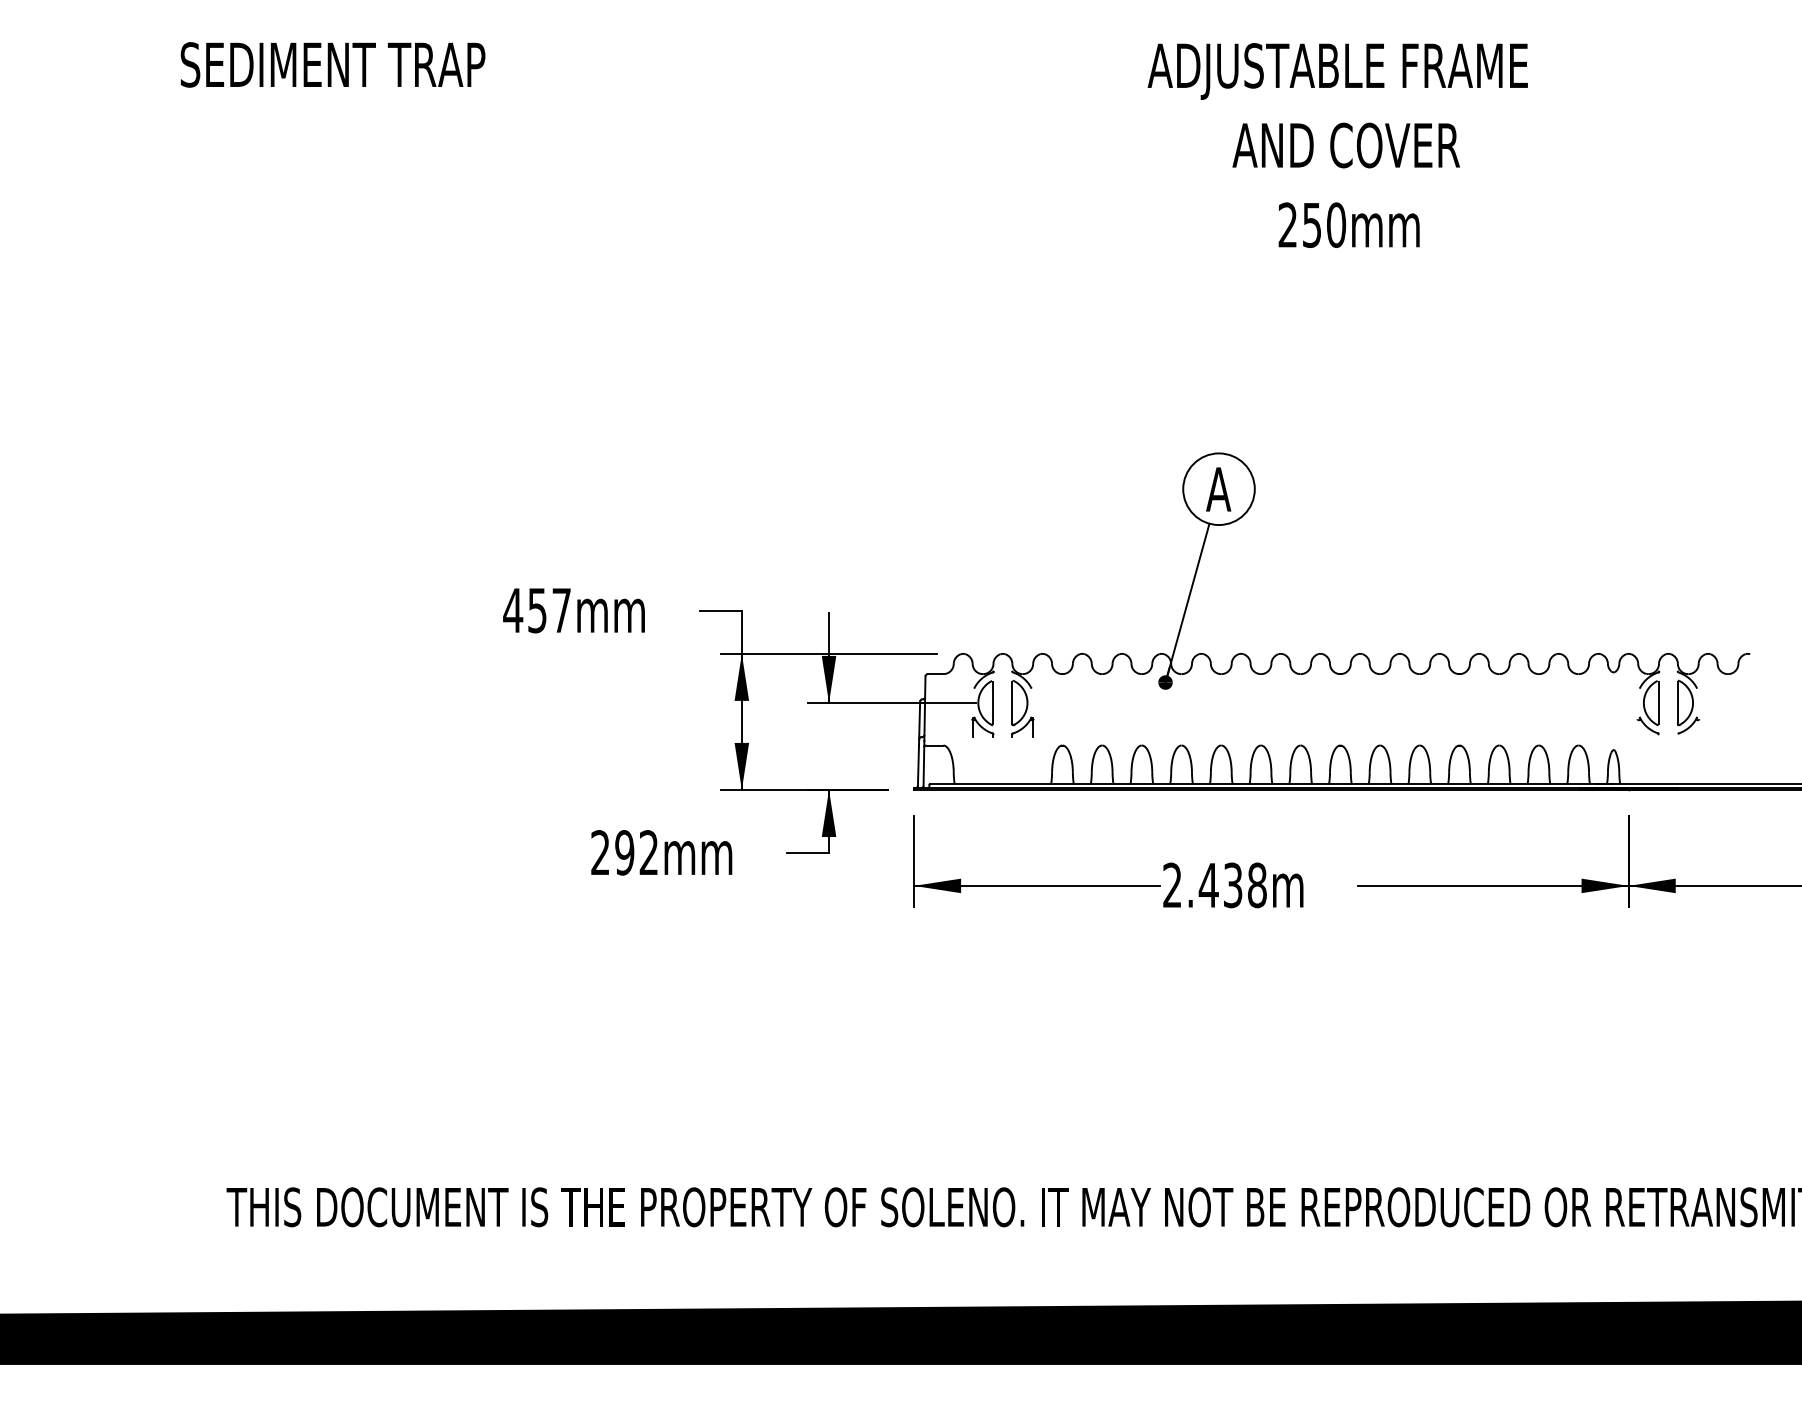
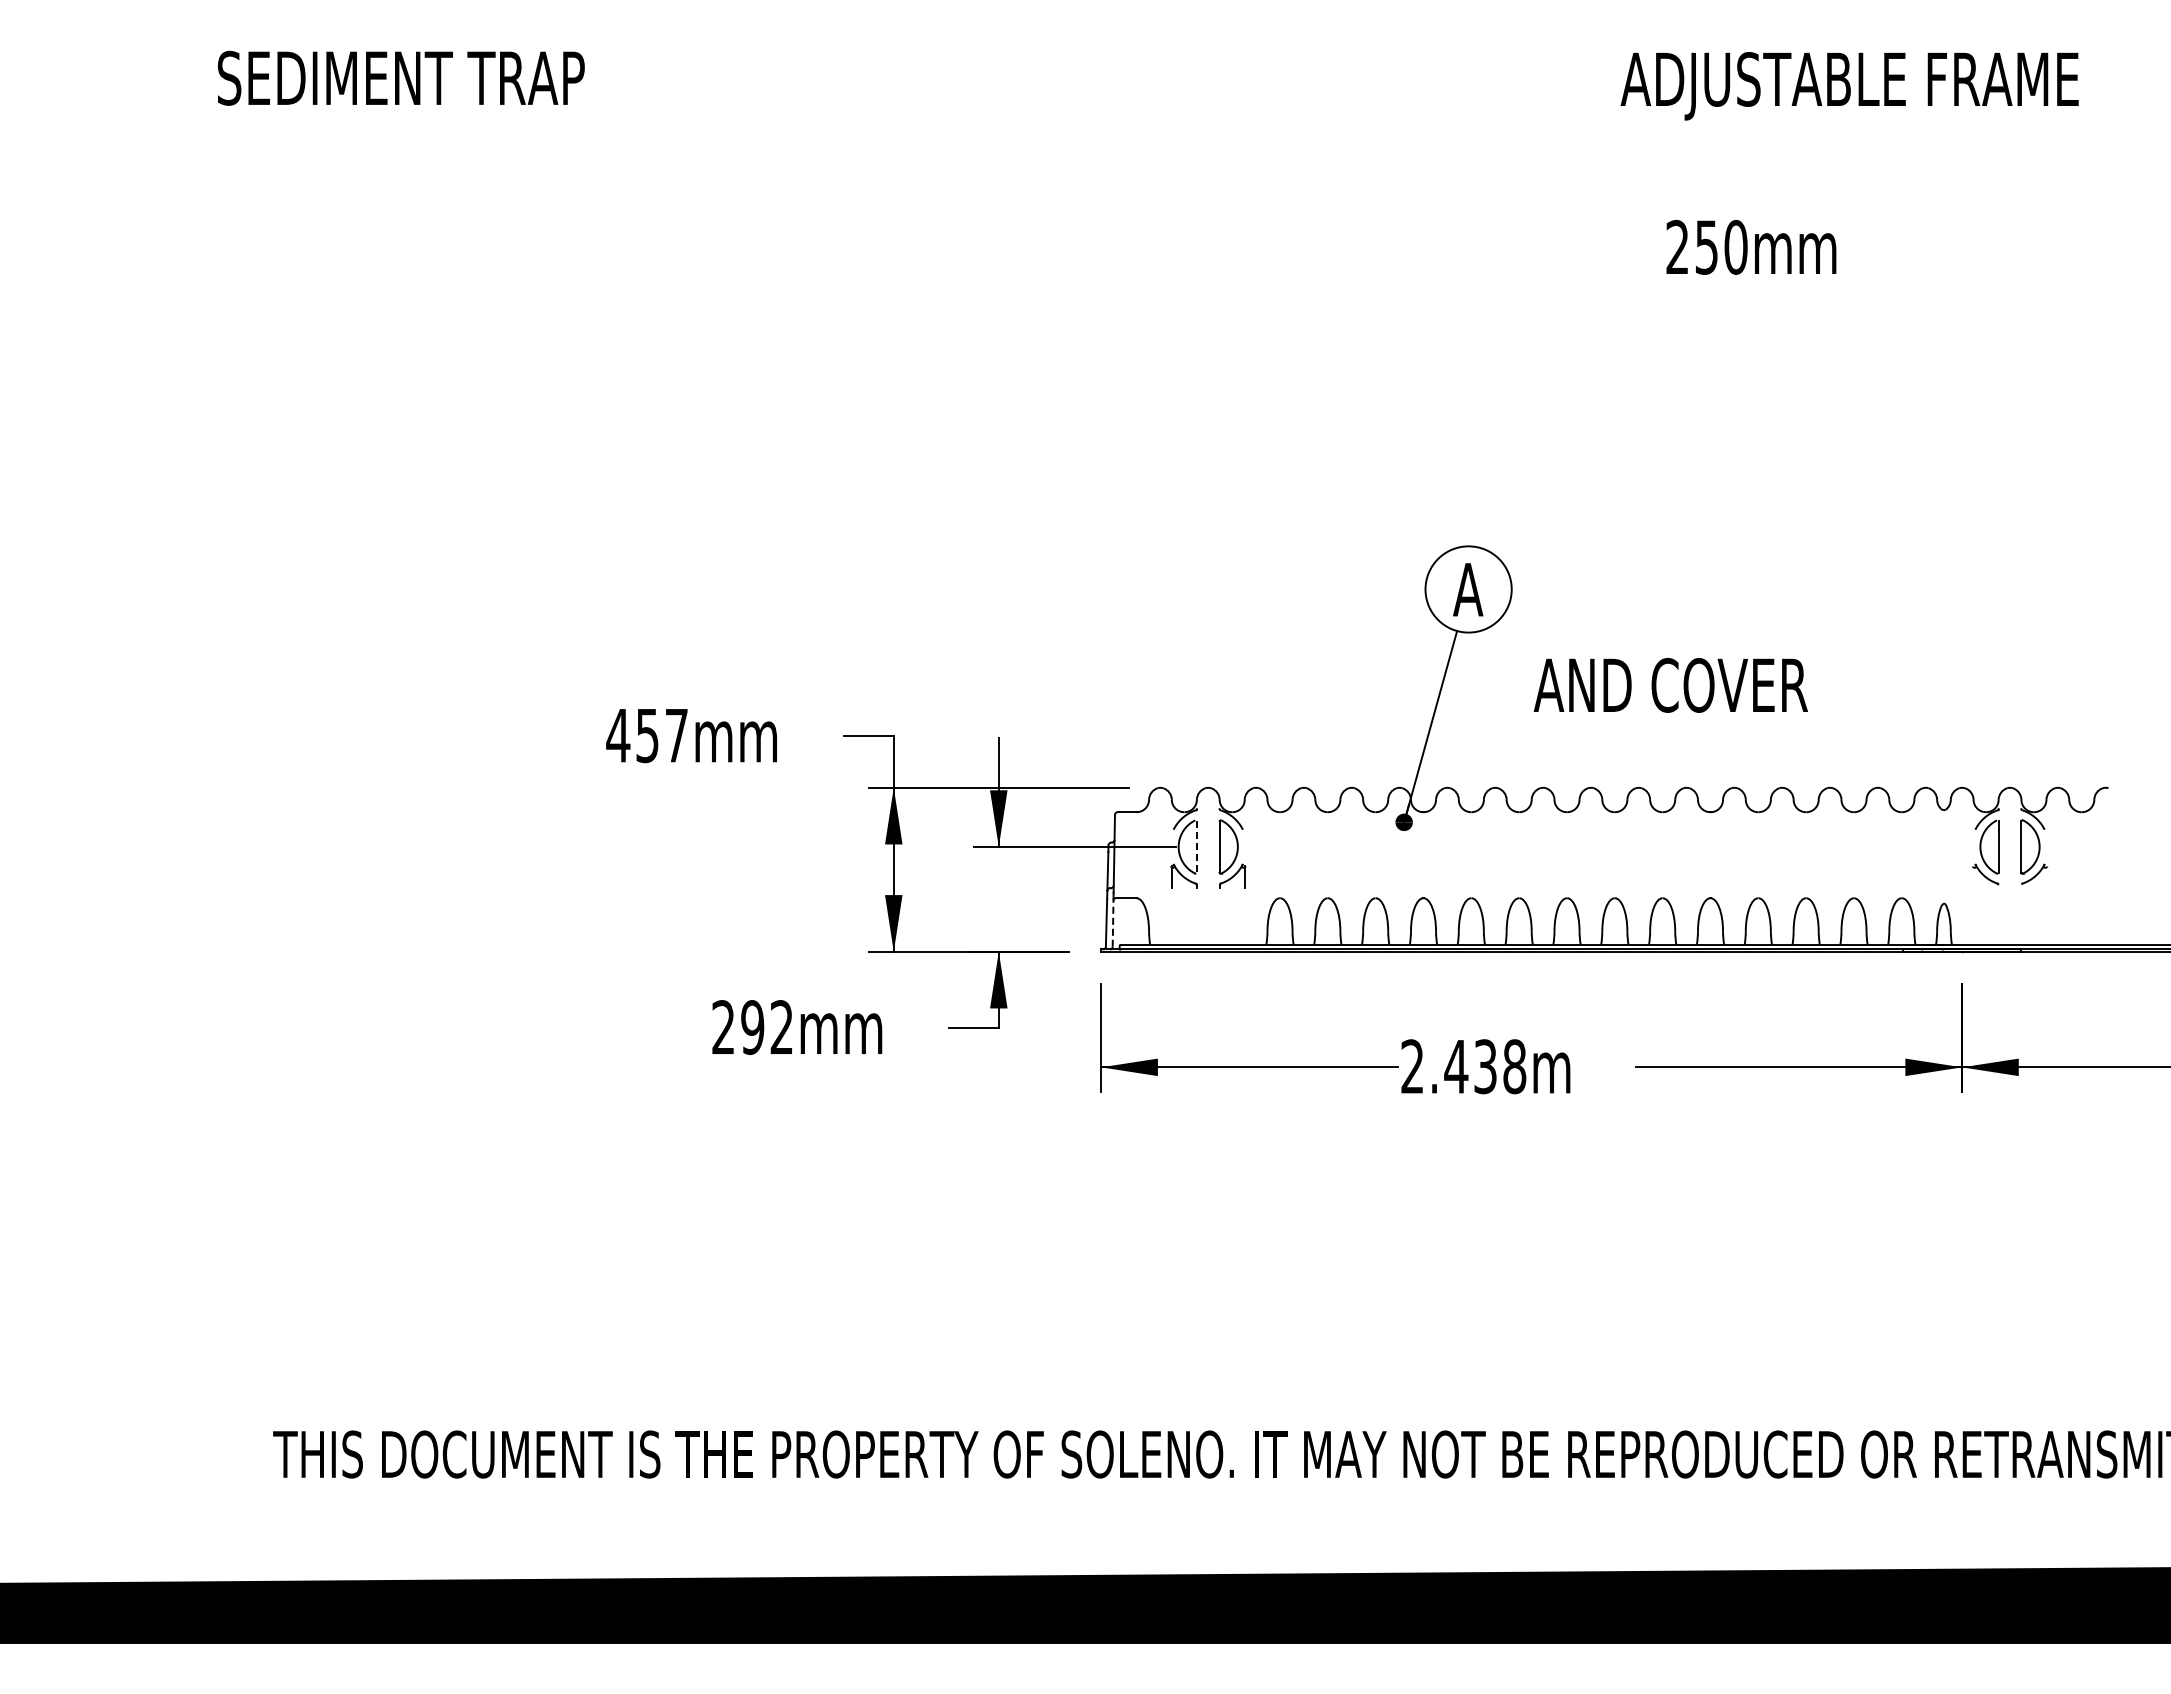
text: (1337, 71) -> (1849, 86), moved
text: (1345, 145) -> (1670, 685), moved
text: (1349, 224) -> (1751, 246), moved
line: (993, 703) -> (1196, 847), solid -> dashed
line: (924, 766) -> (1113, 923), solid -> dashed

